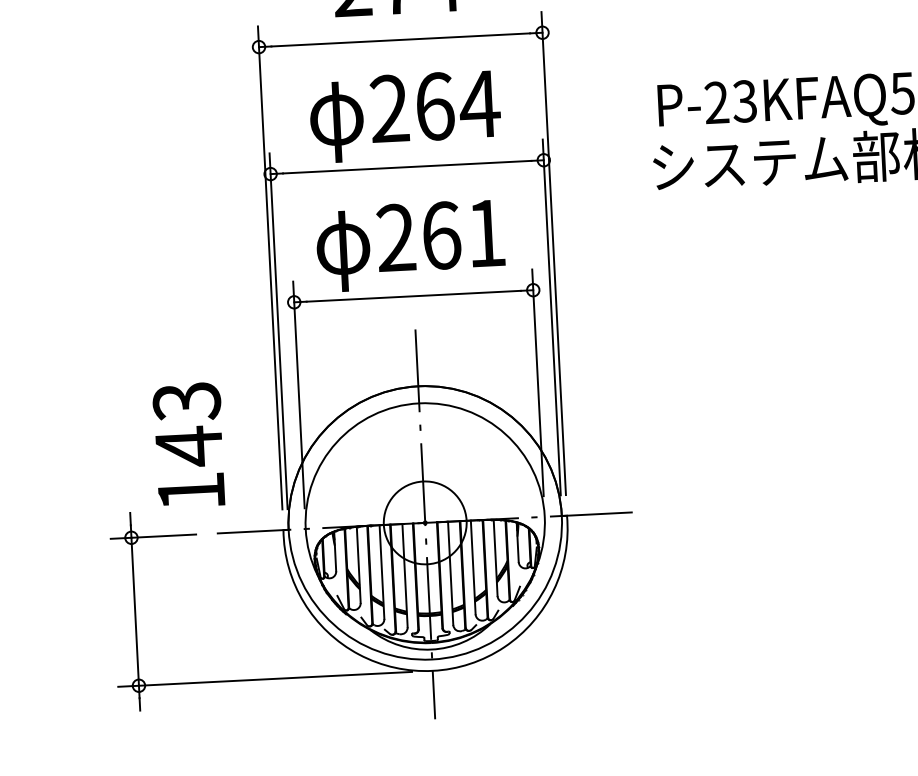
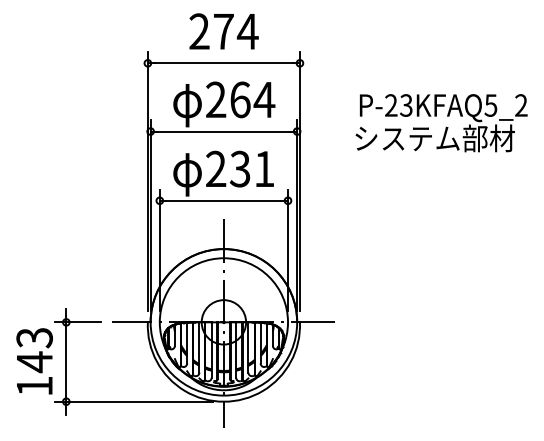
text: (439, 234) -> (239, 168), 261 -> 231
text: (188, 445) -> (34, 361), moved

